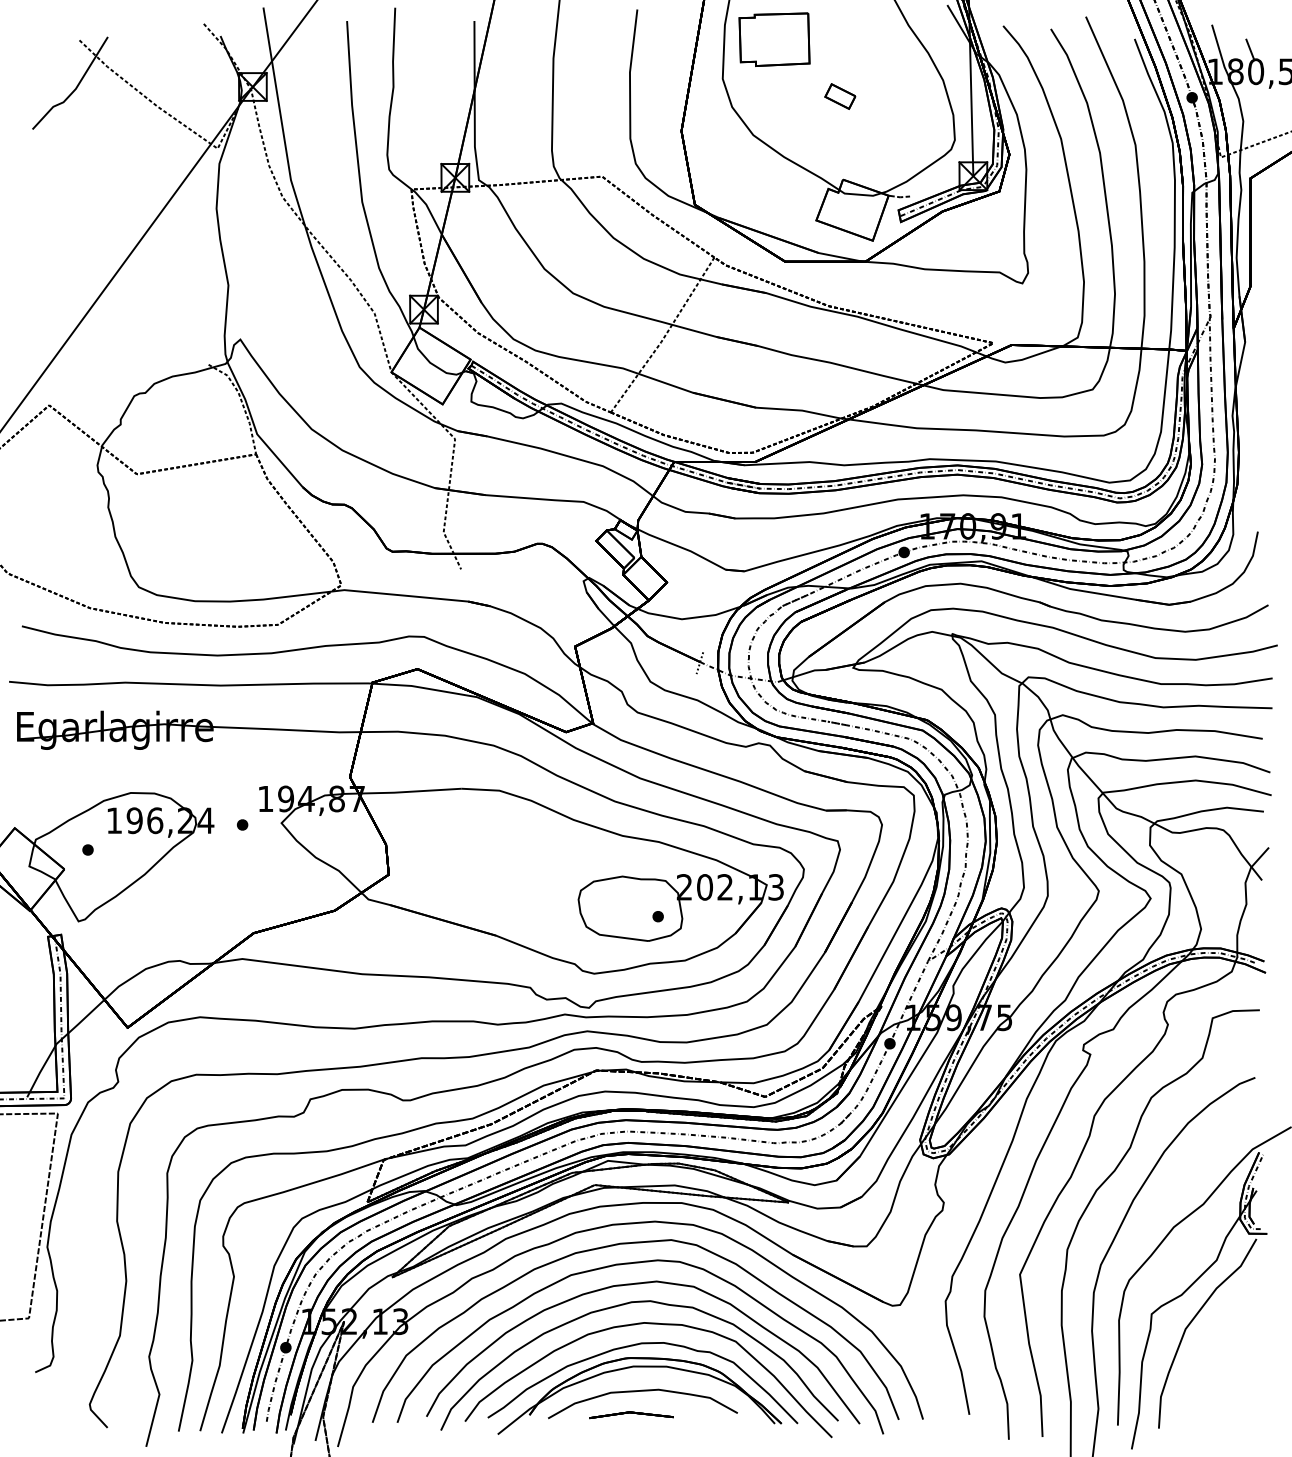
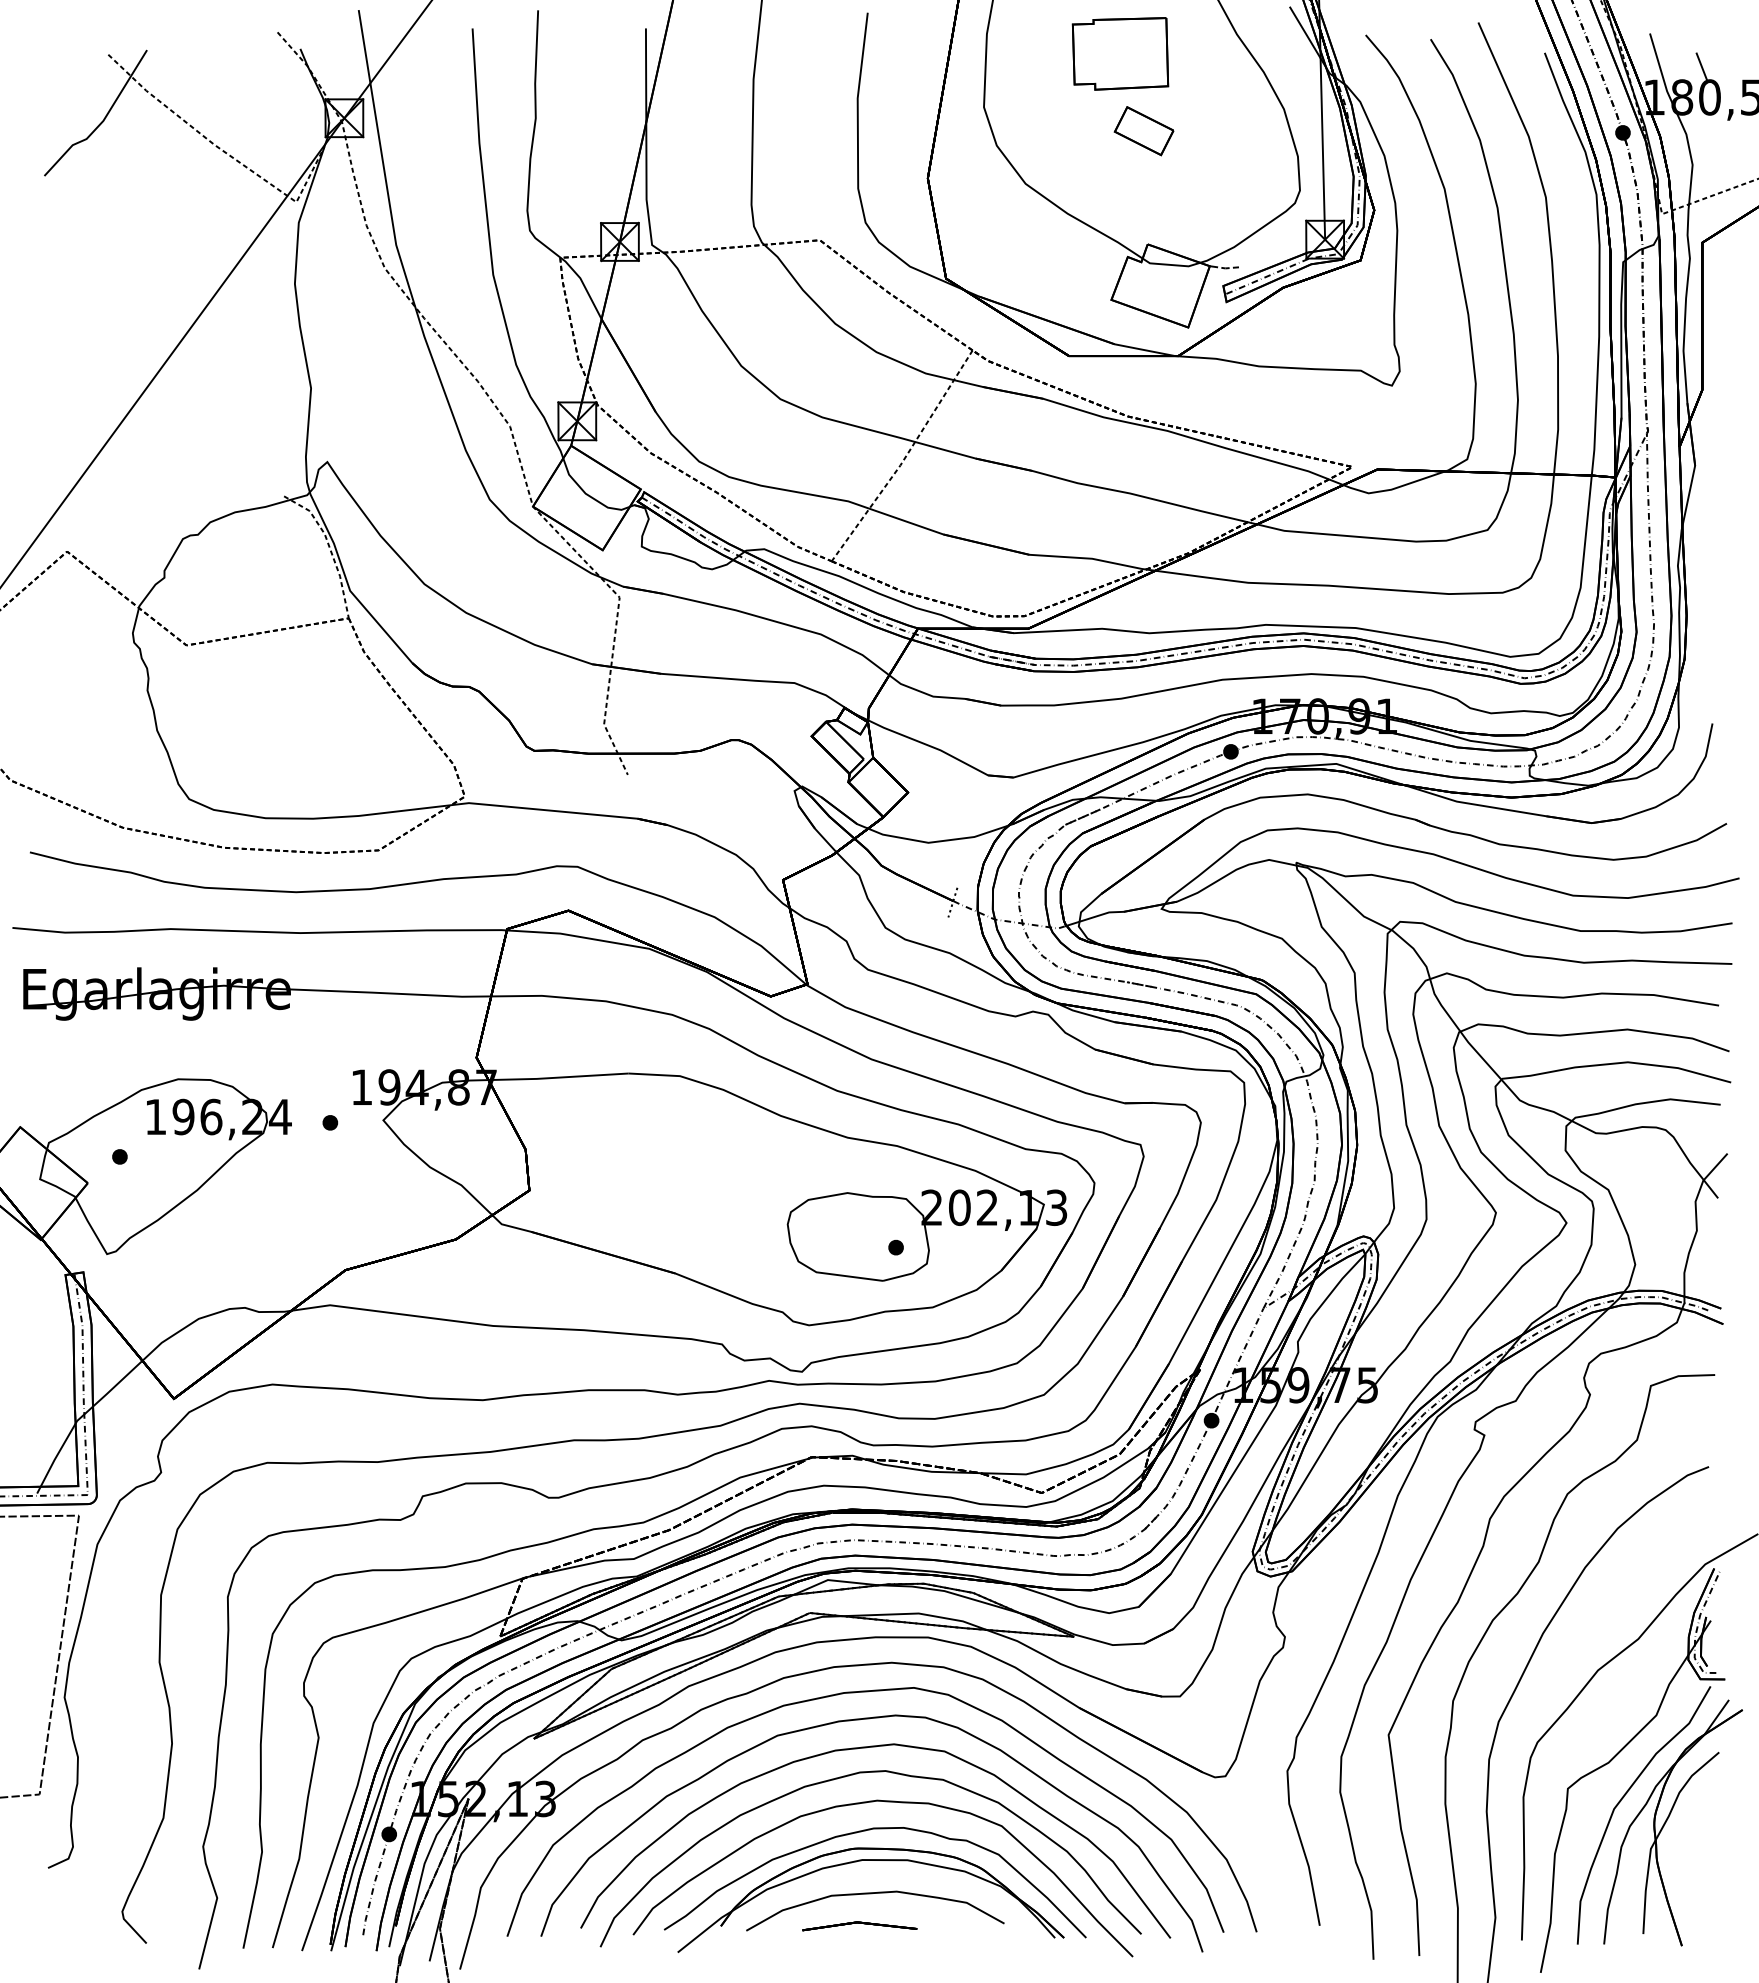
part: (774, 39) -> (1120, 53), moved
part: (839, 96) -> (1143, 131), size x1.43
part: (1228, 1338) -> (1672, 1822), added

